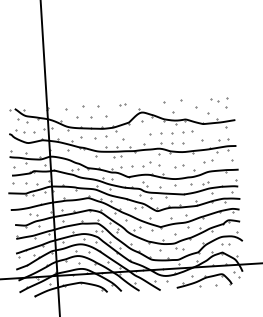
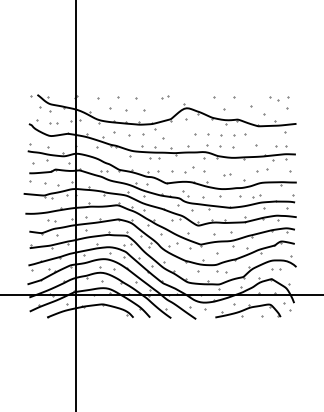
part: (29, 132) -> (53, 123), size x0.62
part: (179, 166) -> (227, 174), size x0.62

